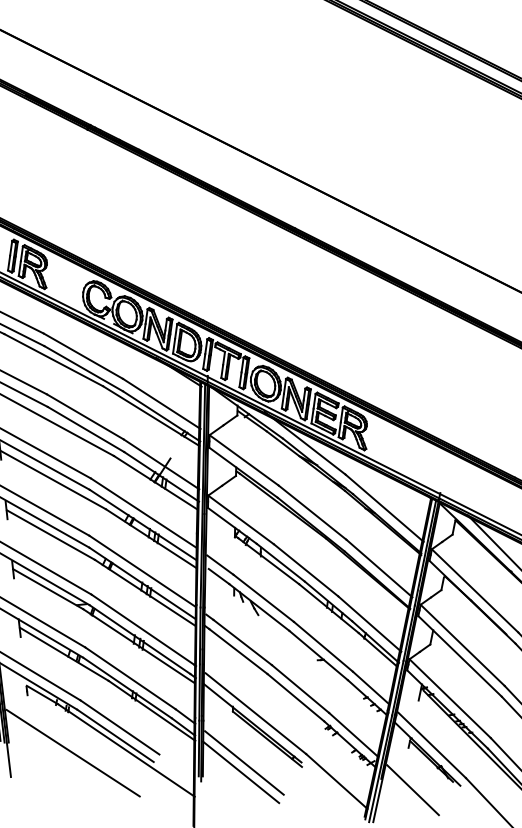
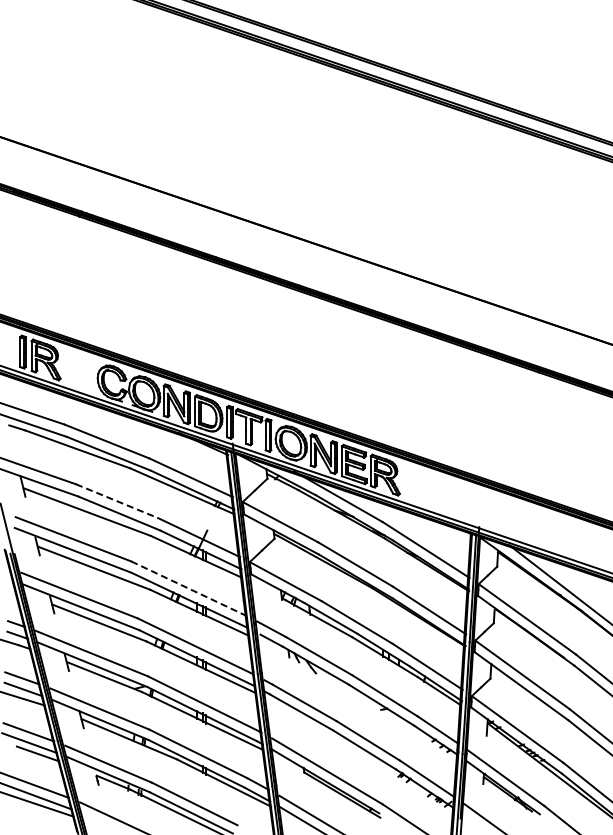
line: (85, 417) -> (117, 501), solid -> dashed
line: (143, 513) -> (188, 588), solid -> dashed

